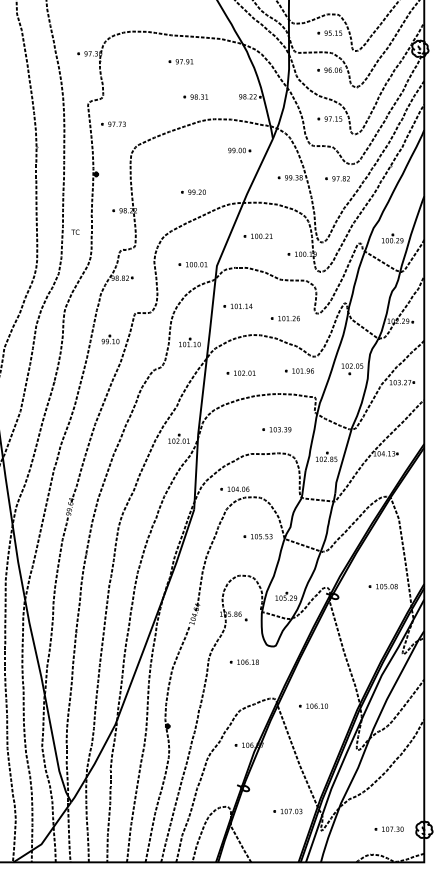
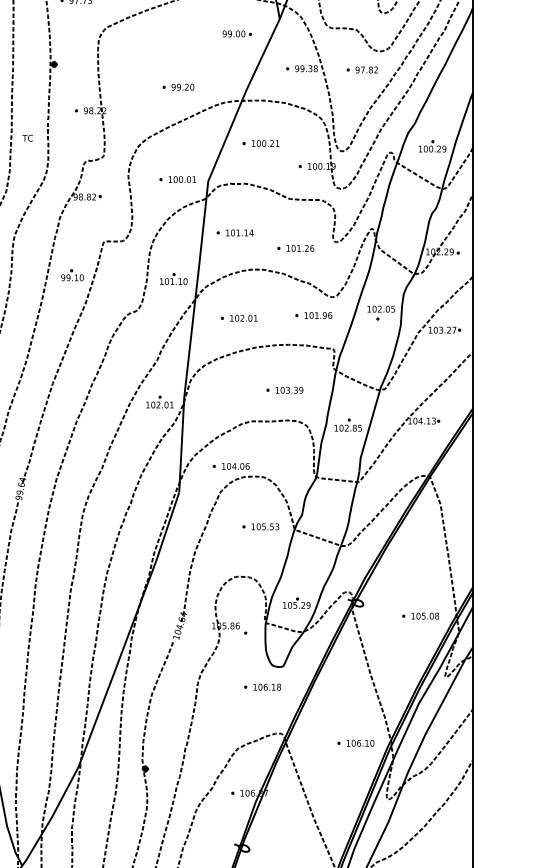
part: (382, 586) -> (419, 616), moved
part: (243, 661) -> (261, 686), moved
part: (313, 705) -> (355, 742), moved

